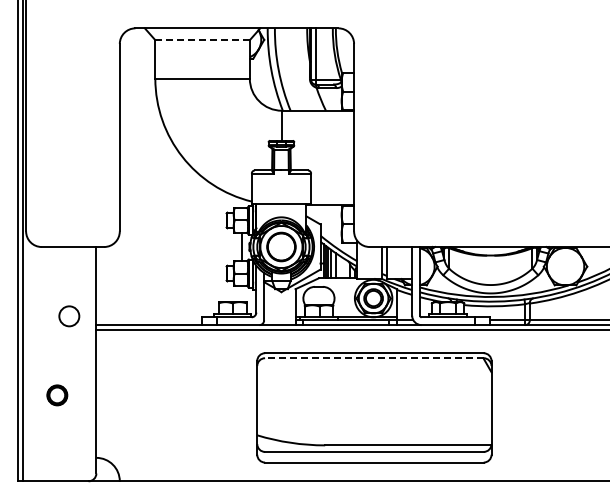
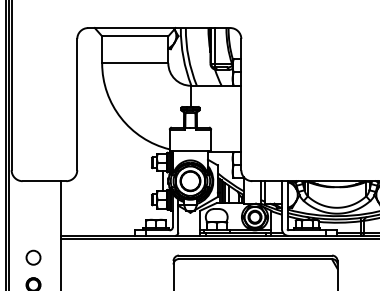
line: (203, 40) -> (135, 36), dashed -> solid
circle: (69, 316) -> (33, 257), moved
line: (373, 358) -> (254, 259), dashed -> solid

